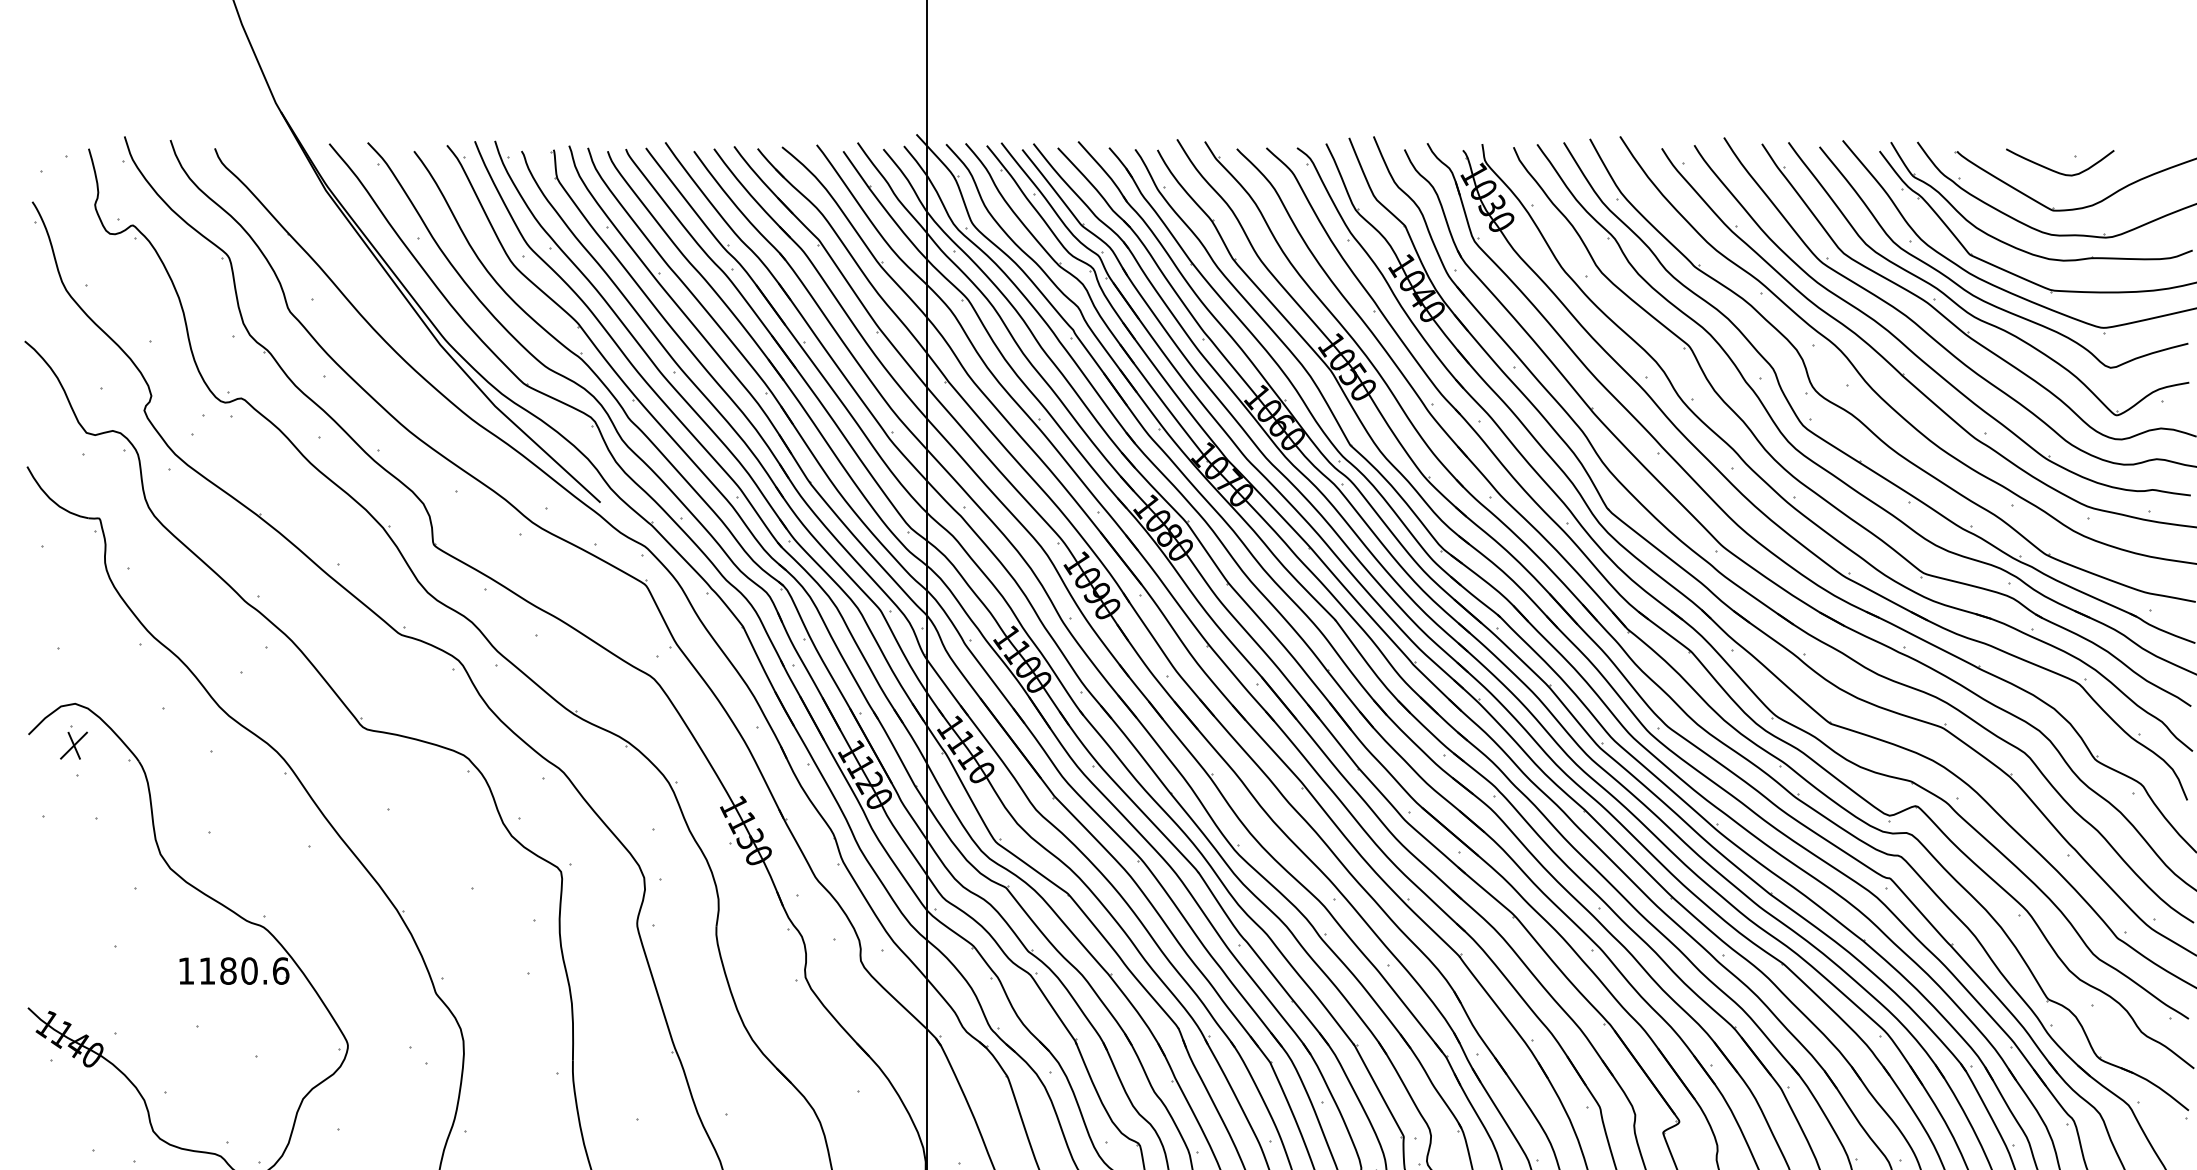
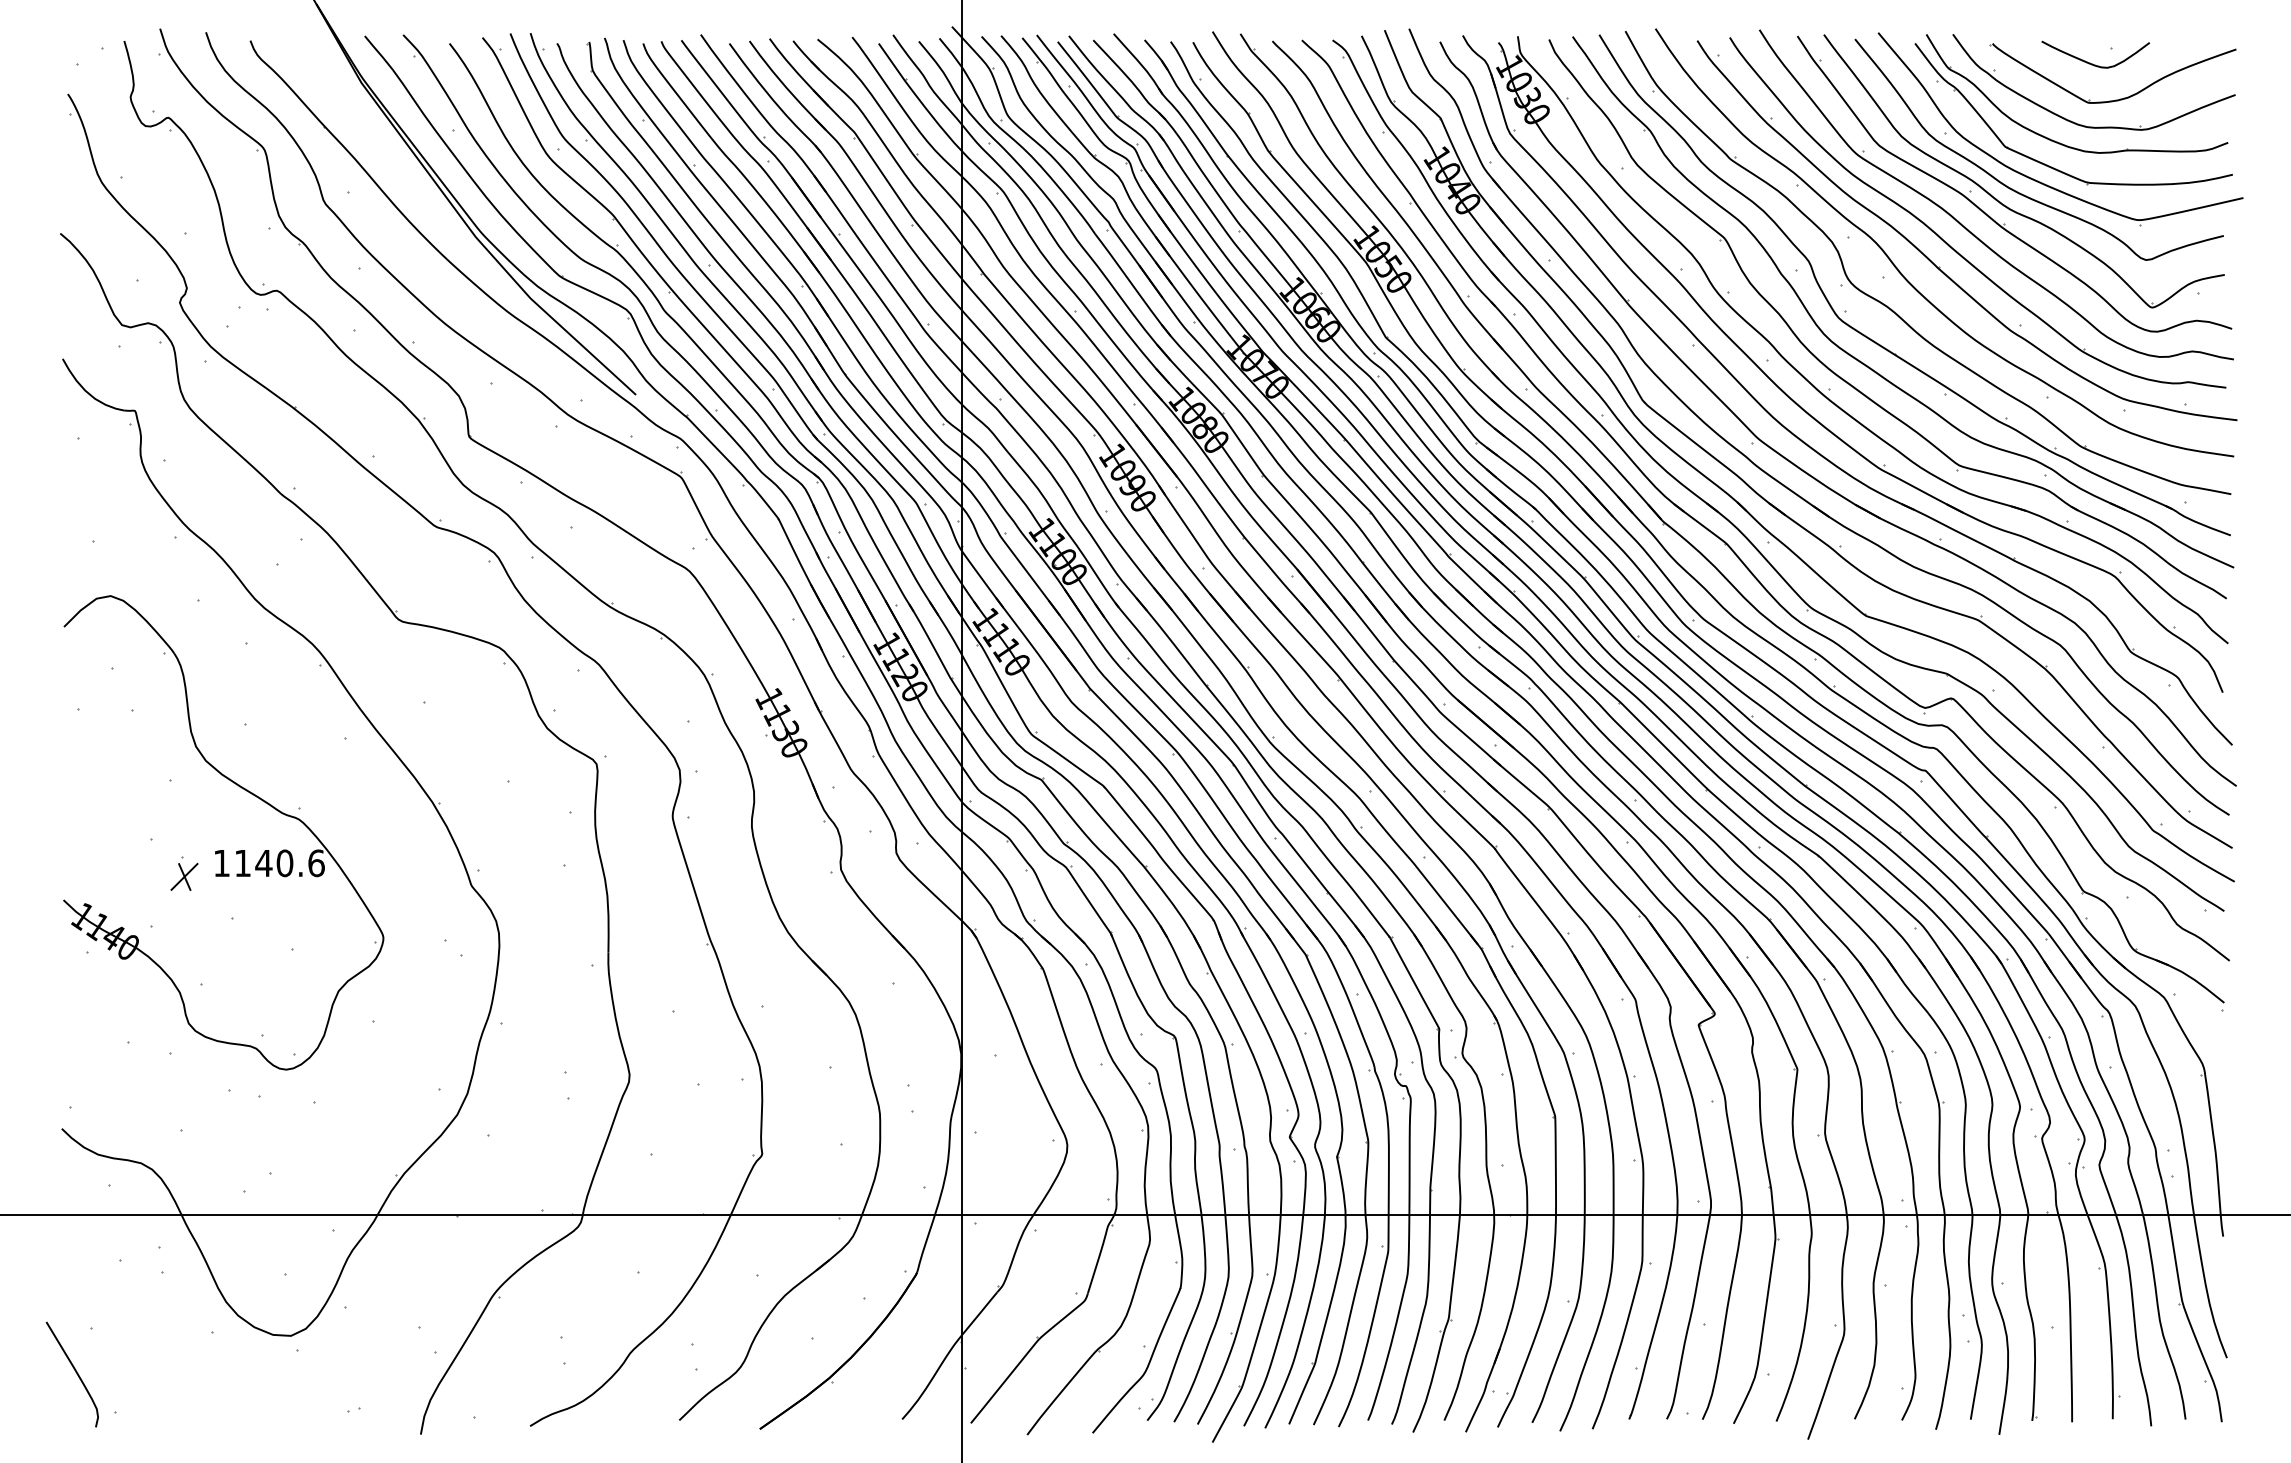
part: (74, 742) -> (184, 873), moved
text: (228, 971) -> (263, 863), 1180.6 -> 1140.6

